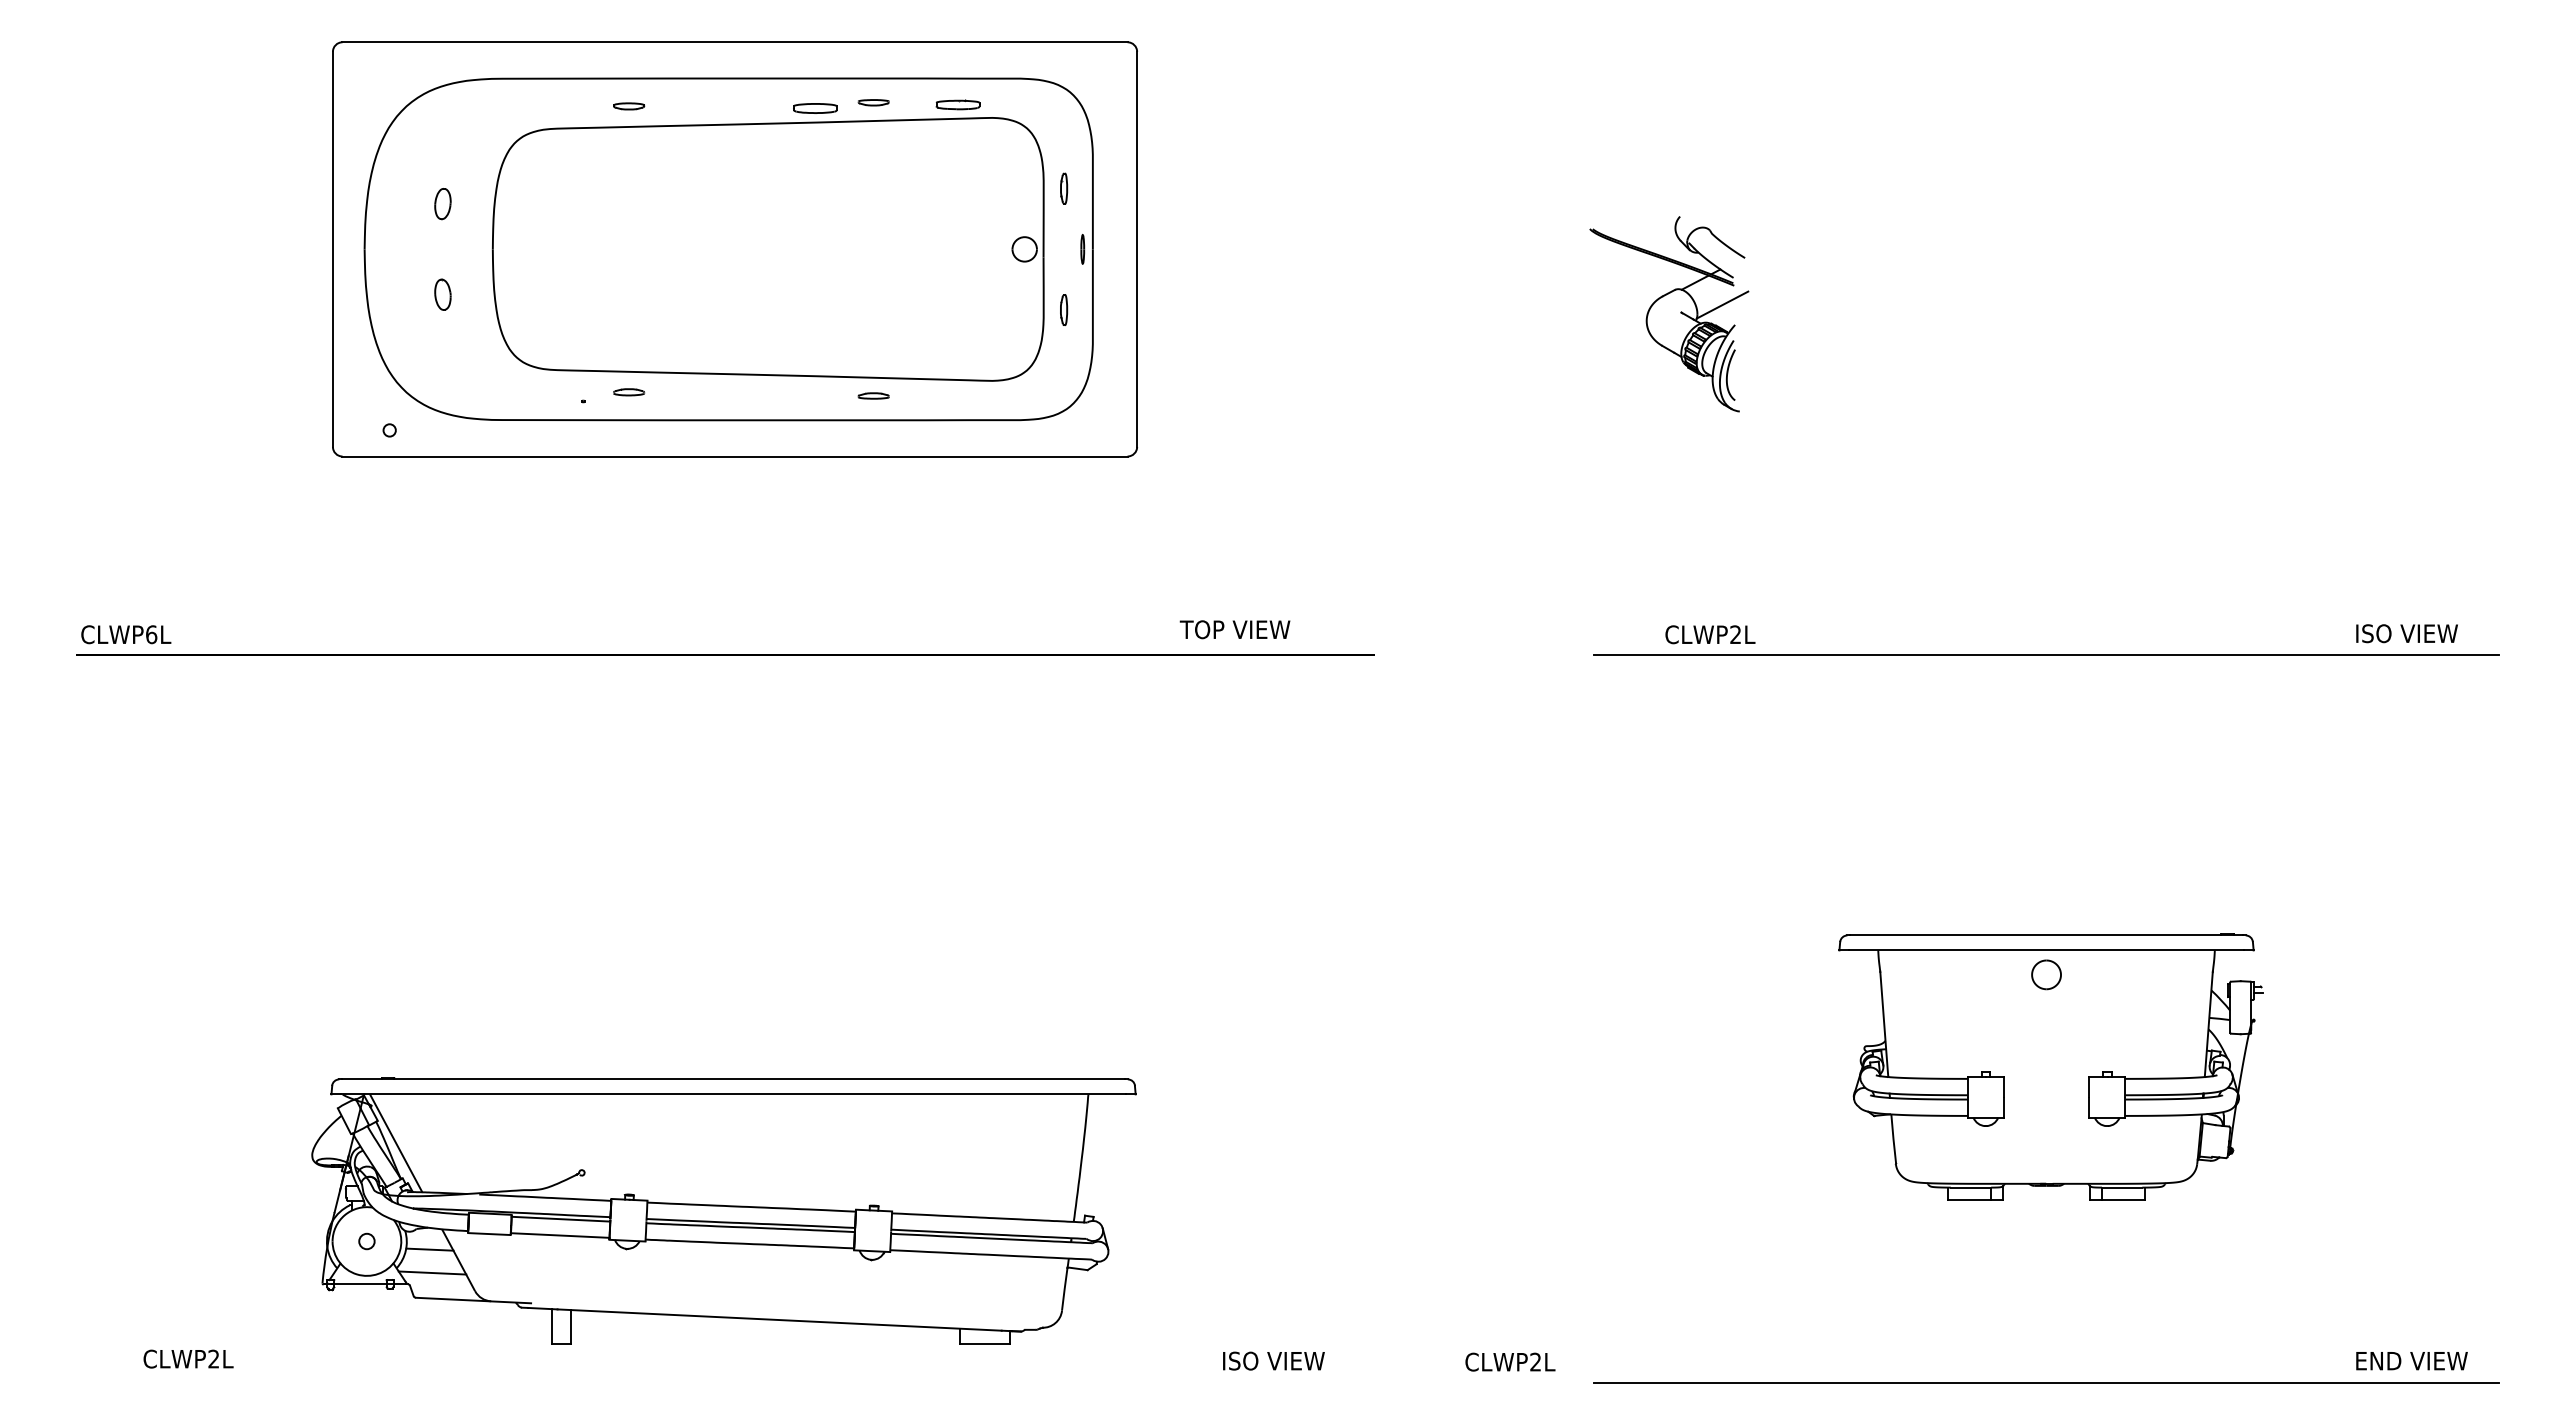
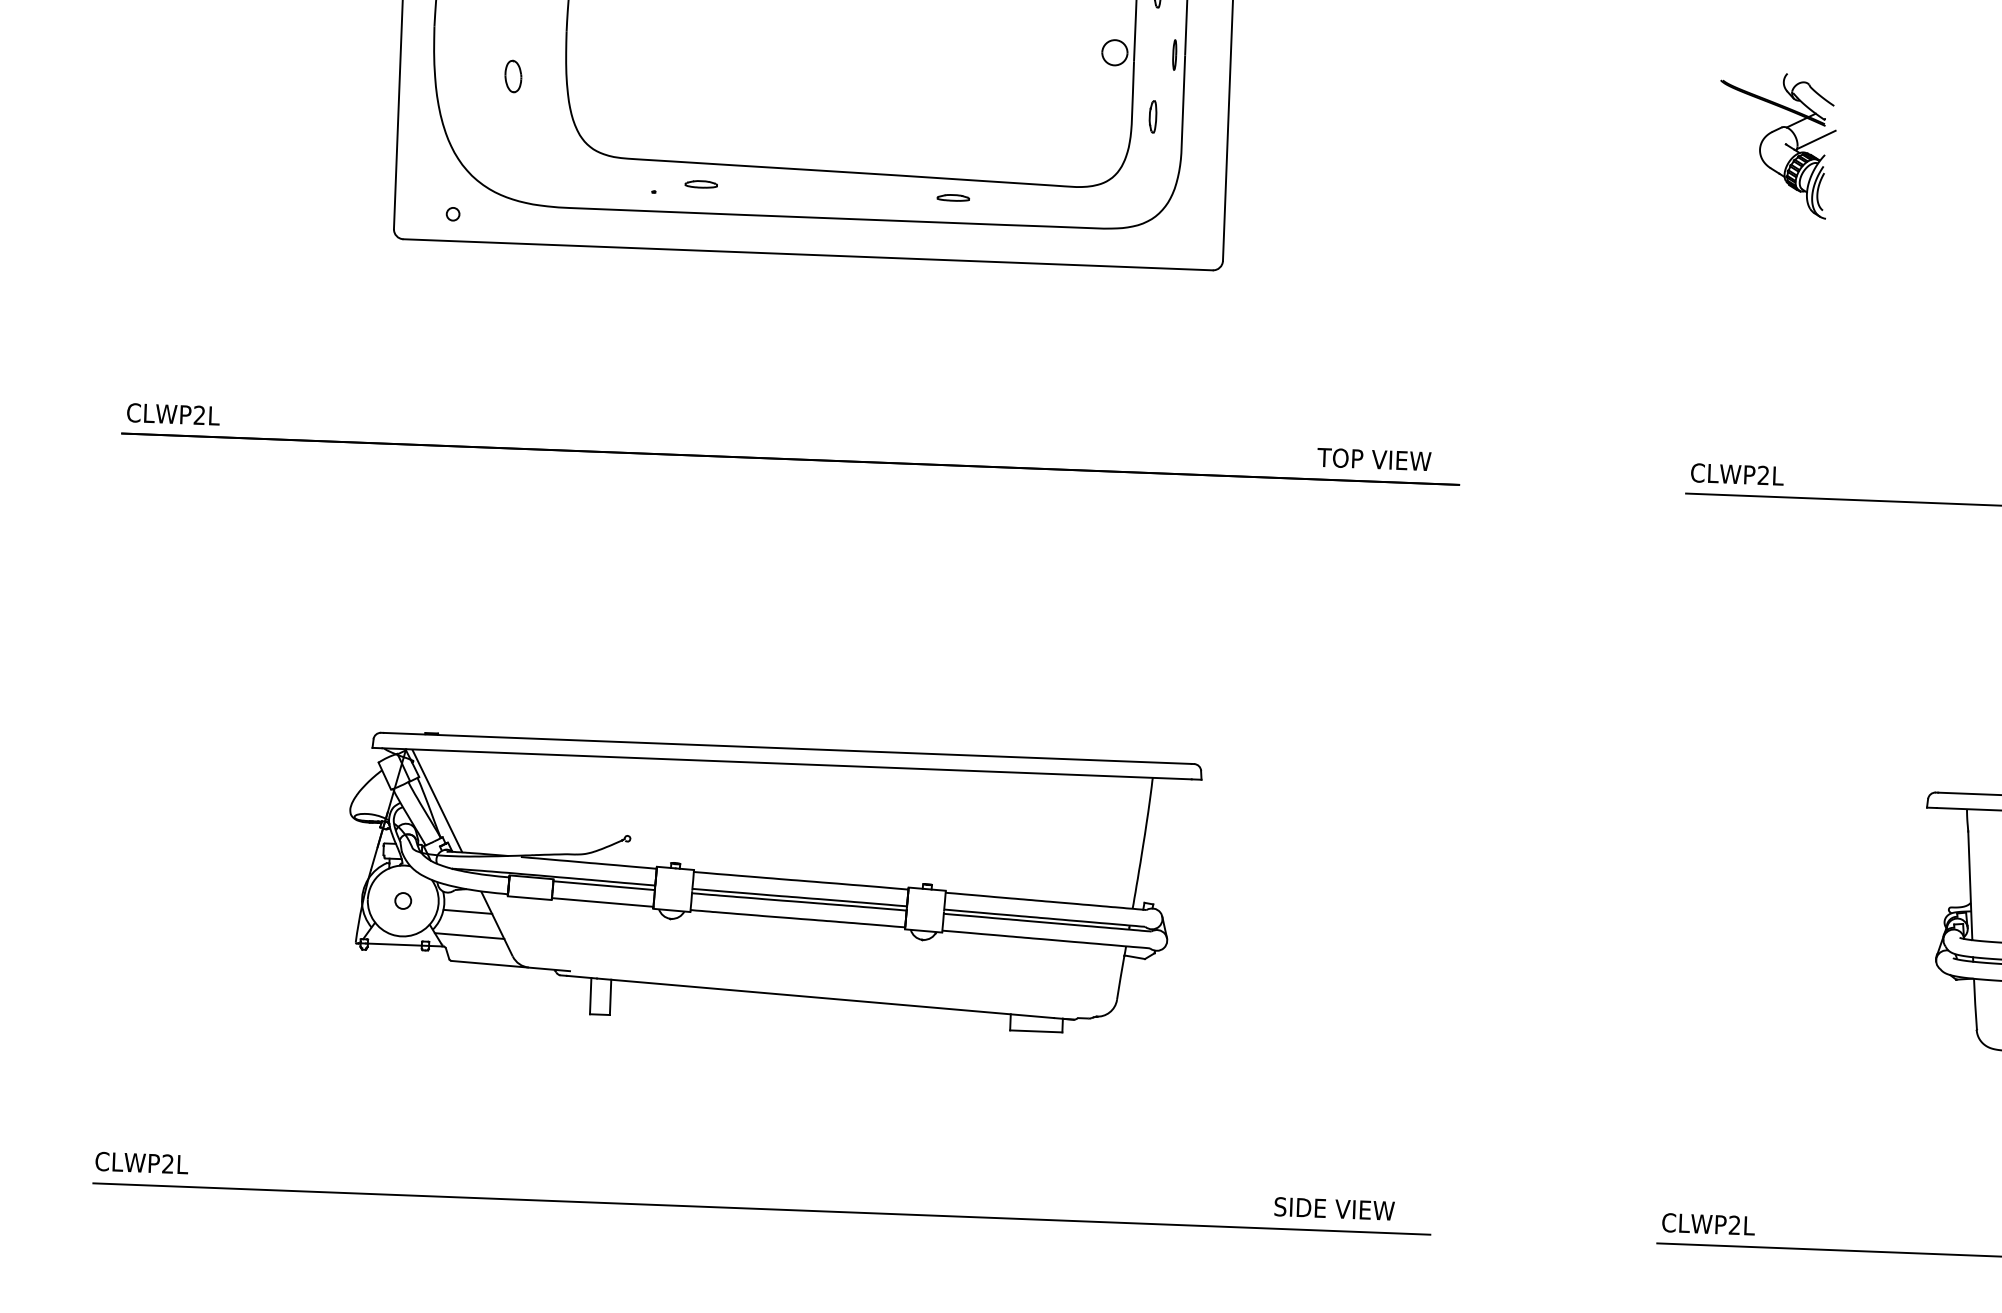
part: (1669, 314) -> (1776, 145), size x0.71
text: (1234, 629) -> (1373, 459), moved
text: (151, 634) -> (199, 415), CLWP6L -> CLWP2L
text: (1710, 634) -> (1737, 474), moved
part: (723, 1210) -> (772, 883), moved
text: (188, 1358) -> (141, 1162), moved
text: (1280, 1360) -> (1334, 1208), ISO VIEW -> SIDE VIEW
text: (1510, 1361) -> (1708, 1223), moved
line: (725, 1382) -> (761, 1208), added

